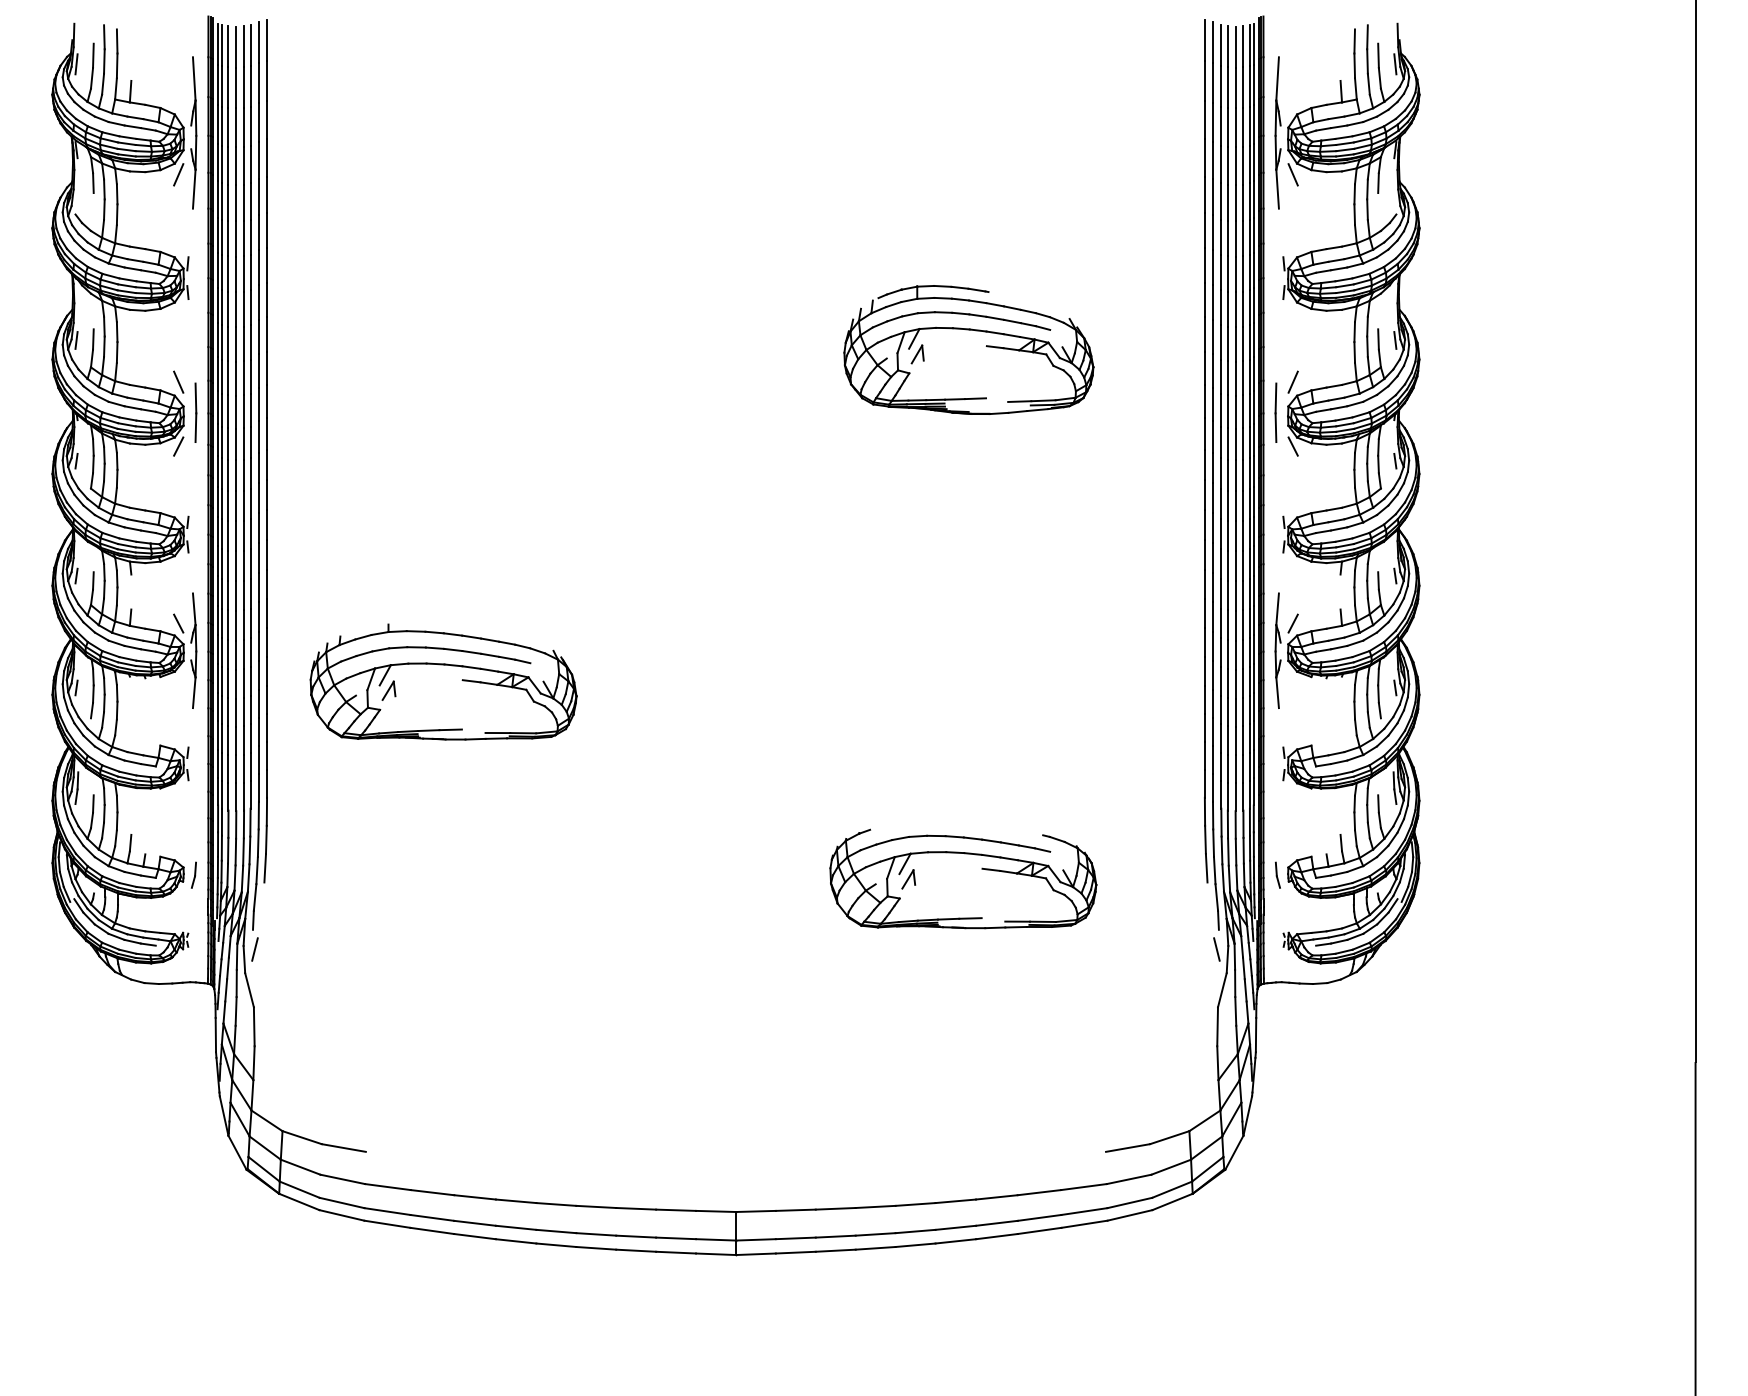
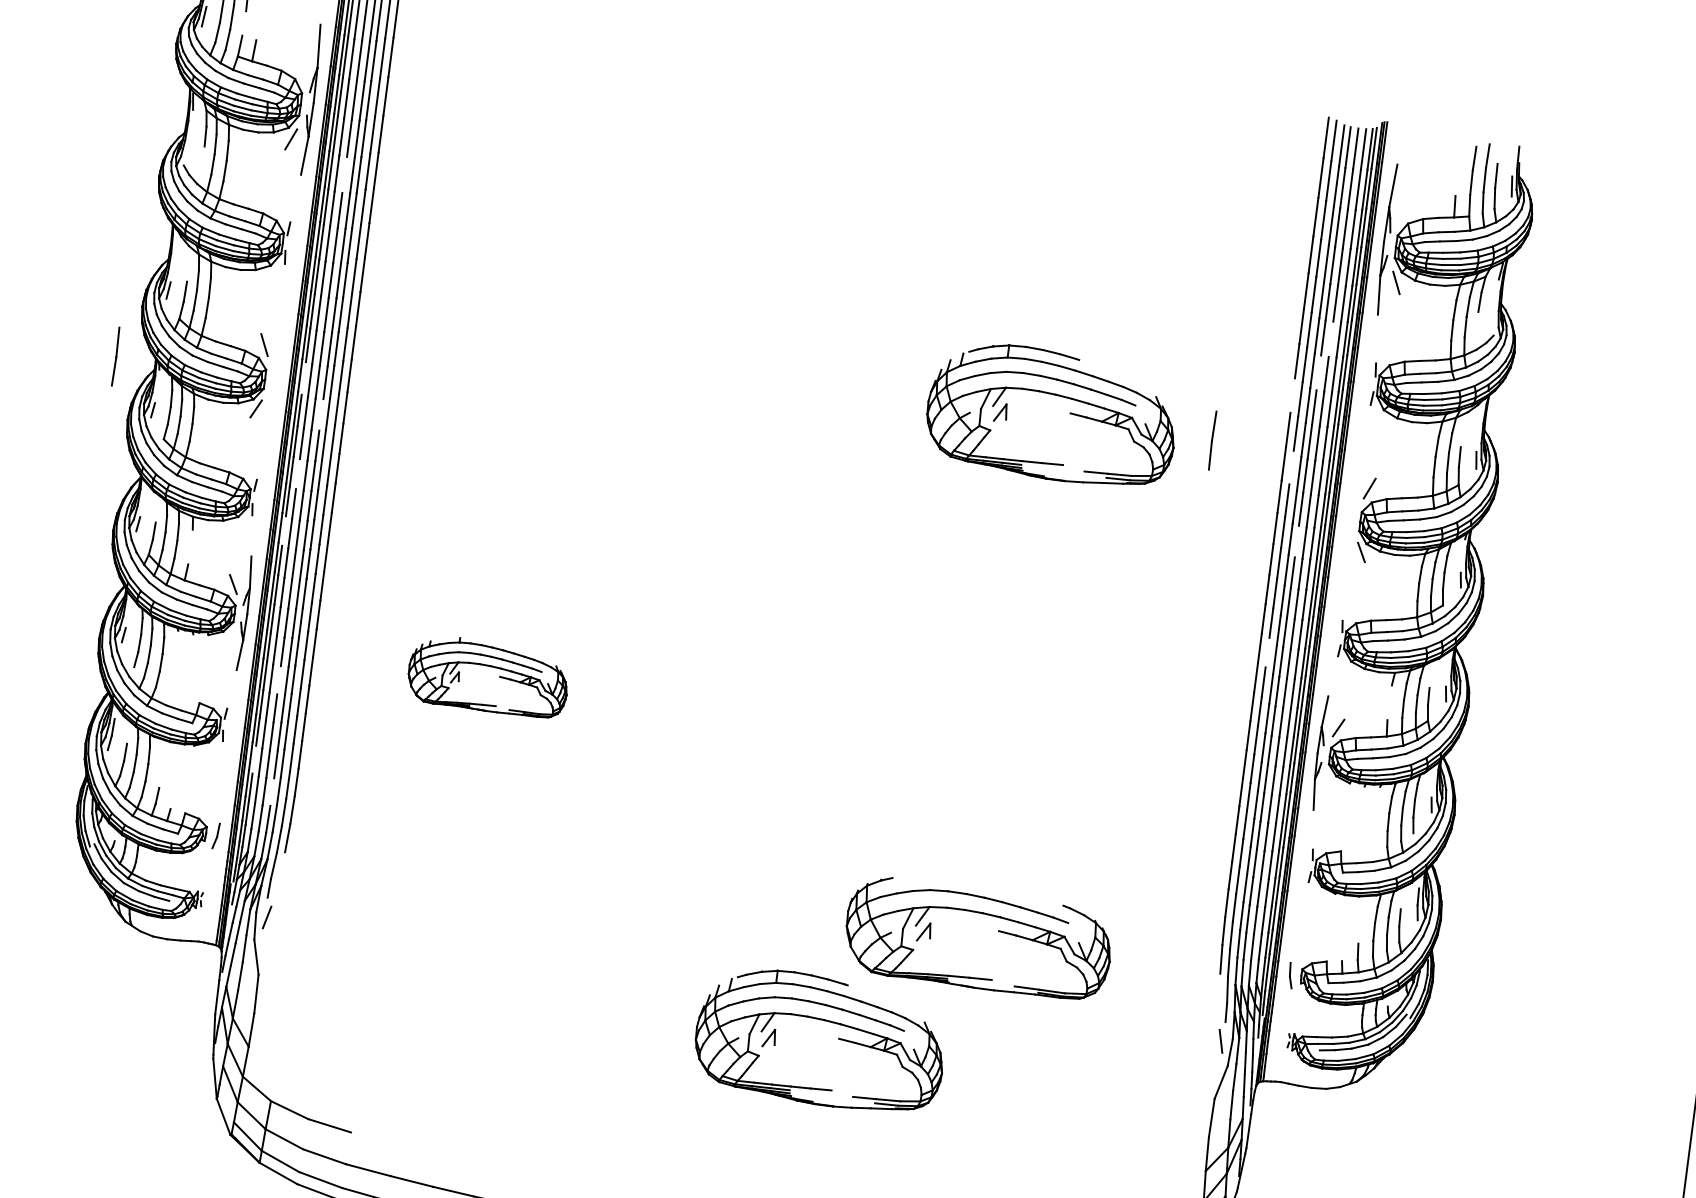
line: (116, 65) -> (243, 23), removed
line: (236, 203) -> (344, 175), removed
line: (1235, 238) -> (1331, 338), removed
line: (1227, 273) -> (1318, 372), removed
line: (1204, 299) -> (1292, 395), removed
line: (1212, 371) -> (1291, 467), removed
line: (222, 409) -> (304, 377), removed
line: (195, 412) -> (115, 356), moved
line: (1275, 412) -> (1211, 440), moved
line: (244, 443) -> (321, 414), removed
line: (1227, 443) -> (1296, 540), removed
line: (228, 505) -> (298, 473), removed
line: (1212, 557) -> (1267, 652), removed
line: (222, 564) -> (284, 531), removed
part: (443, 681) -> (488, 675), size x0.6
line: (236, 712) -> (279, 680), removed
line: (222, 794) -> (254, 759), removed
line: (243, 824) -> (271, 792), removed
part: (819, 999) -> (820, 1039), added

